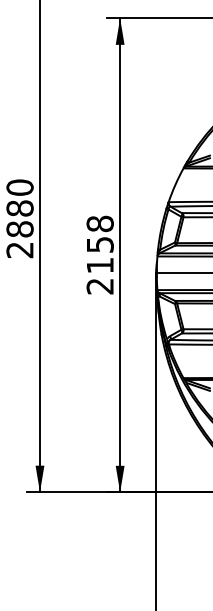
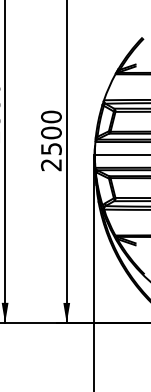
text: (99, 244) -> (50, 132), 2158 -> 2500

